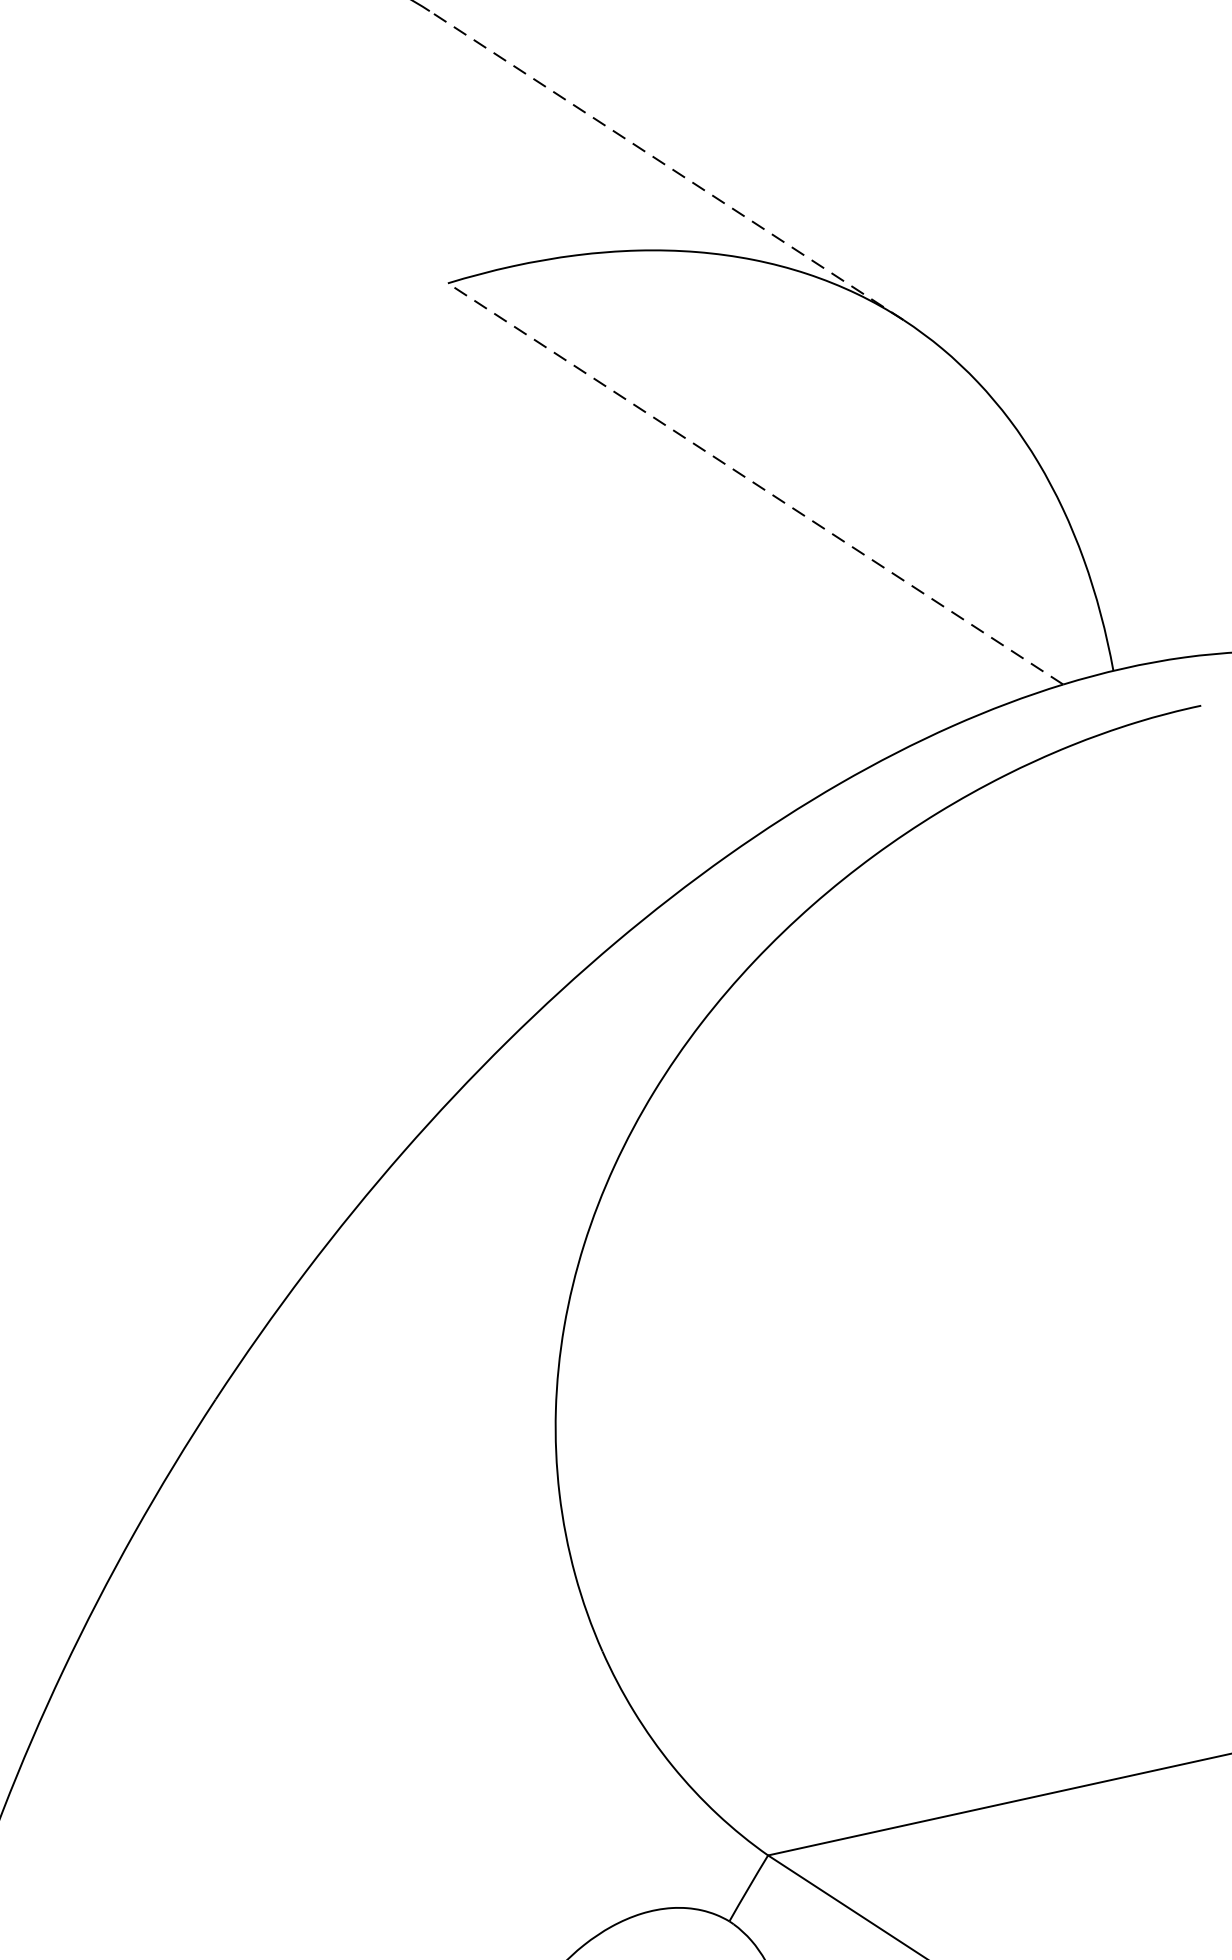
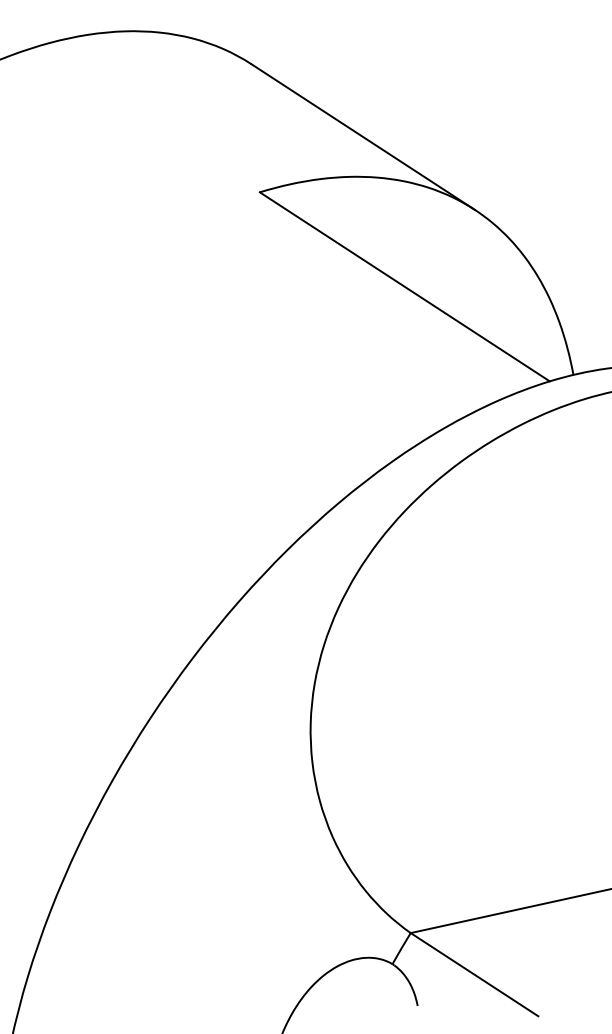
line: (665, 164) -> (362, 136), dashed -> solid
line: (754, 483) -> (404, 286), dashed -> solid

